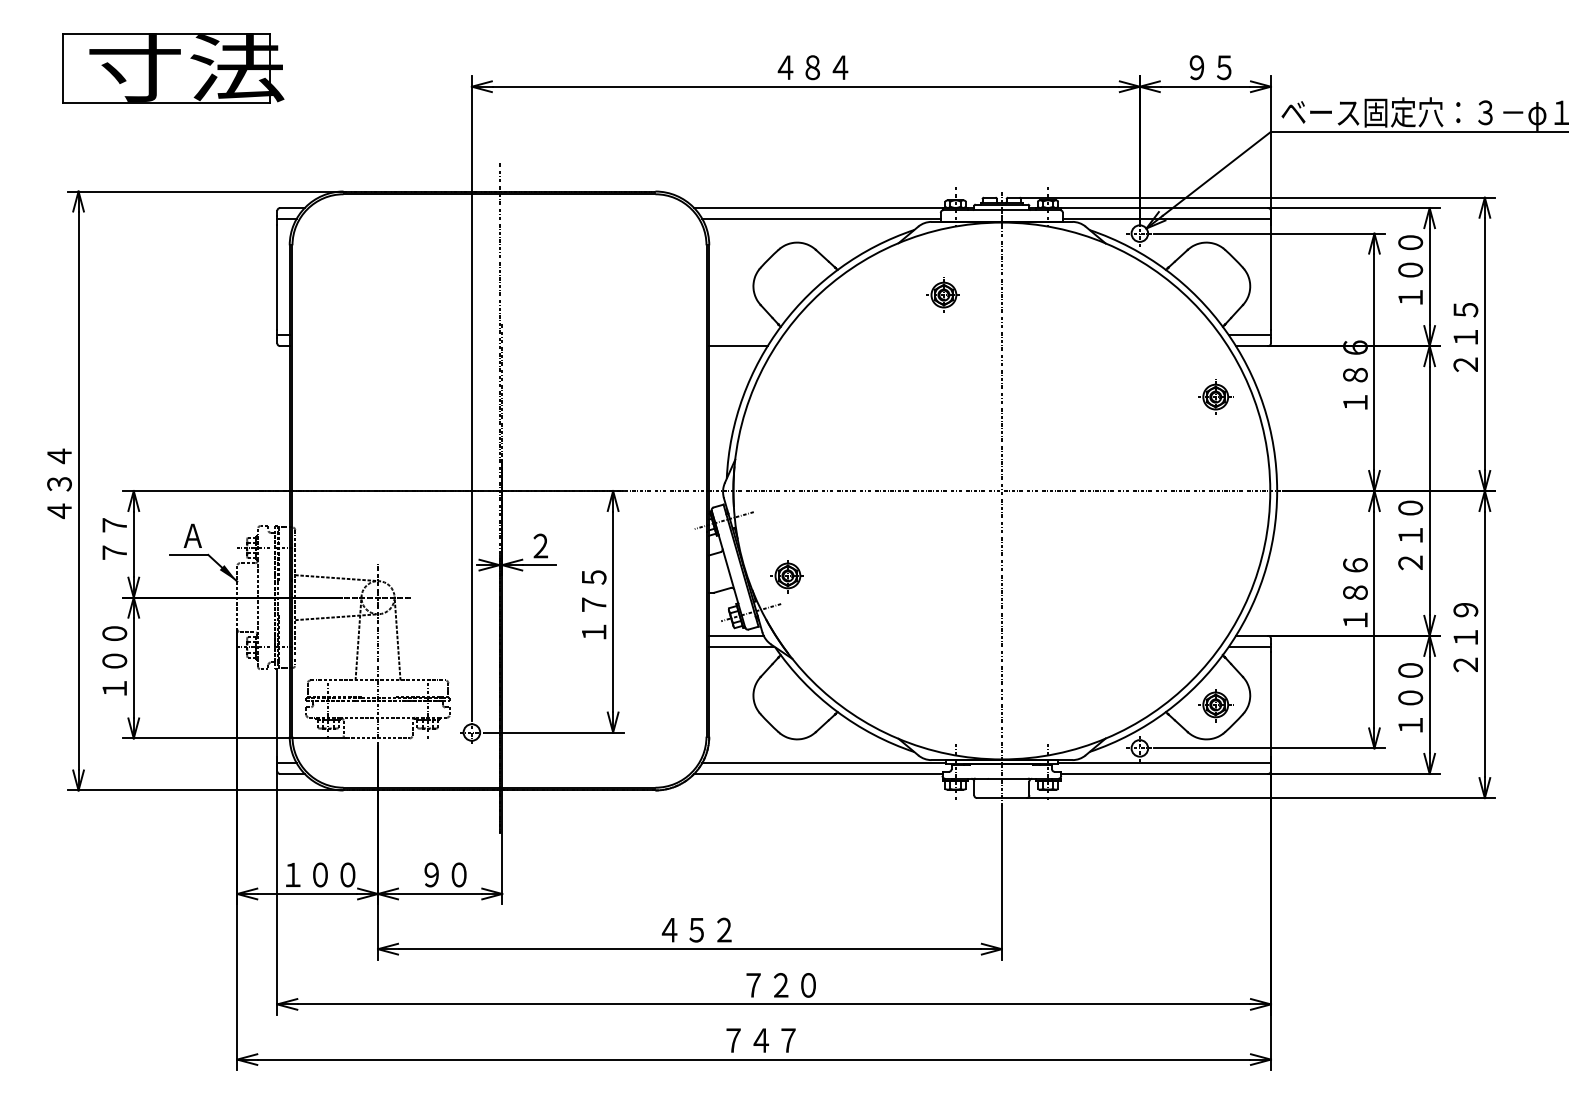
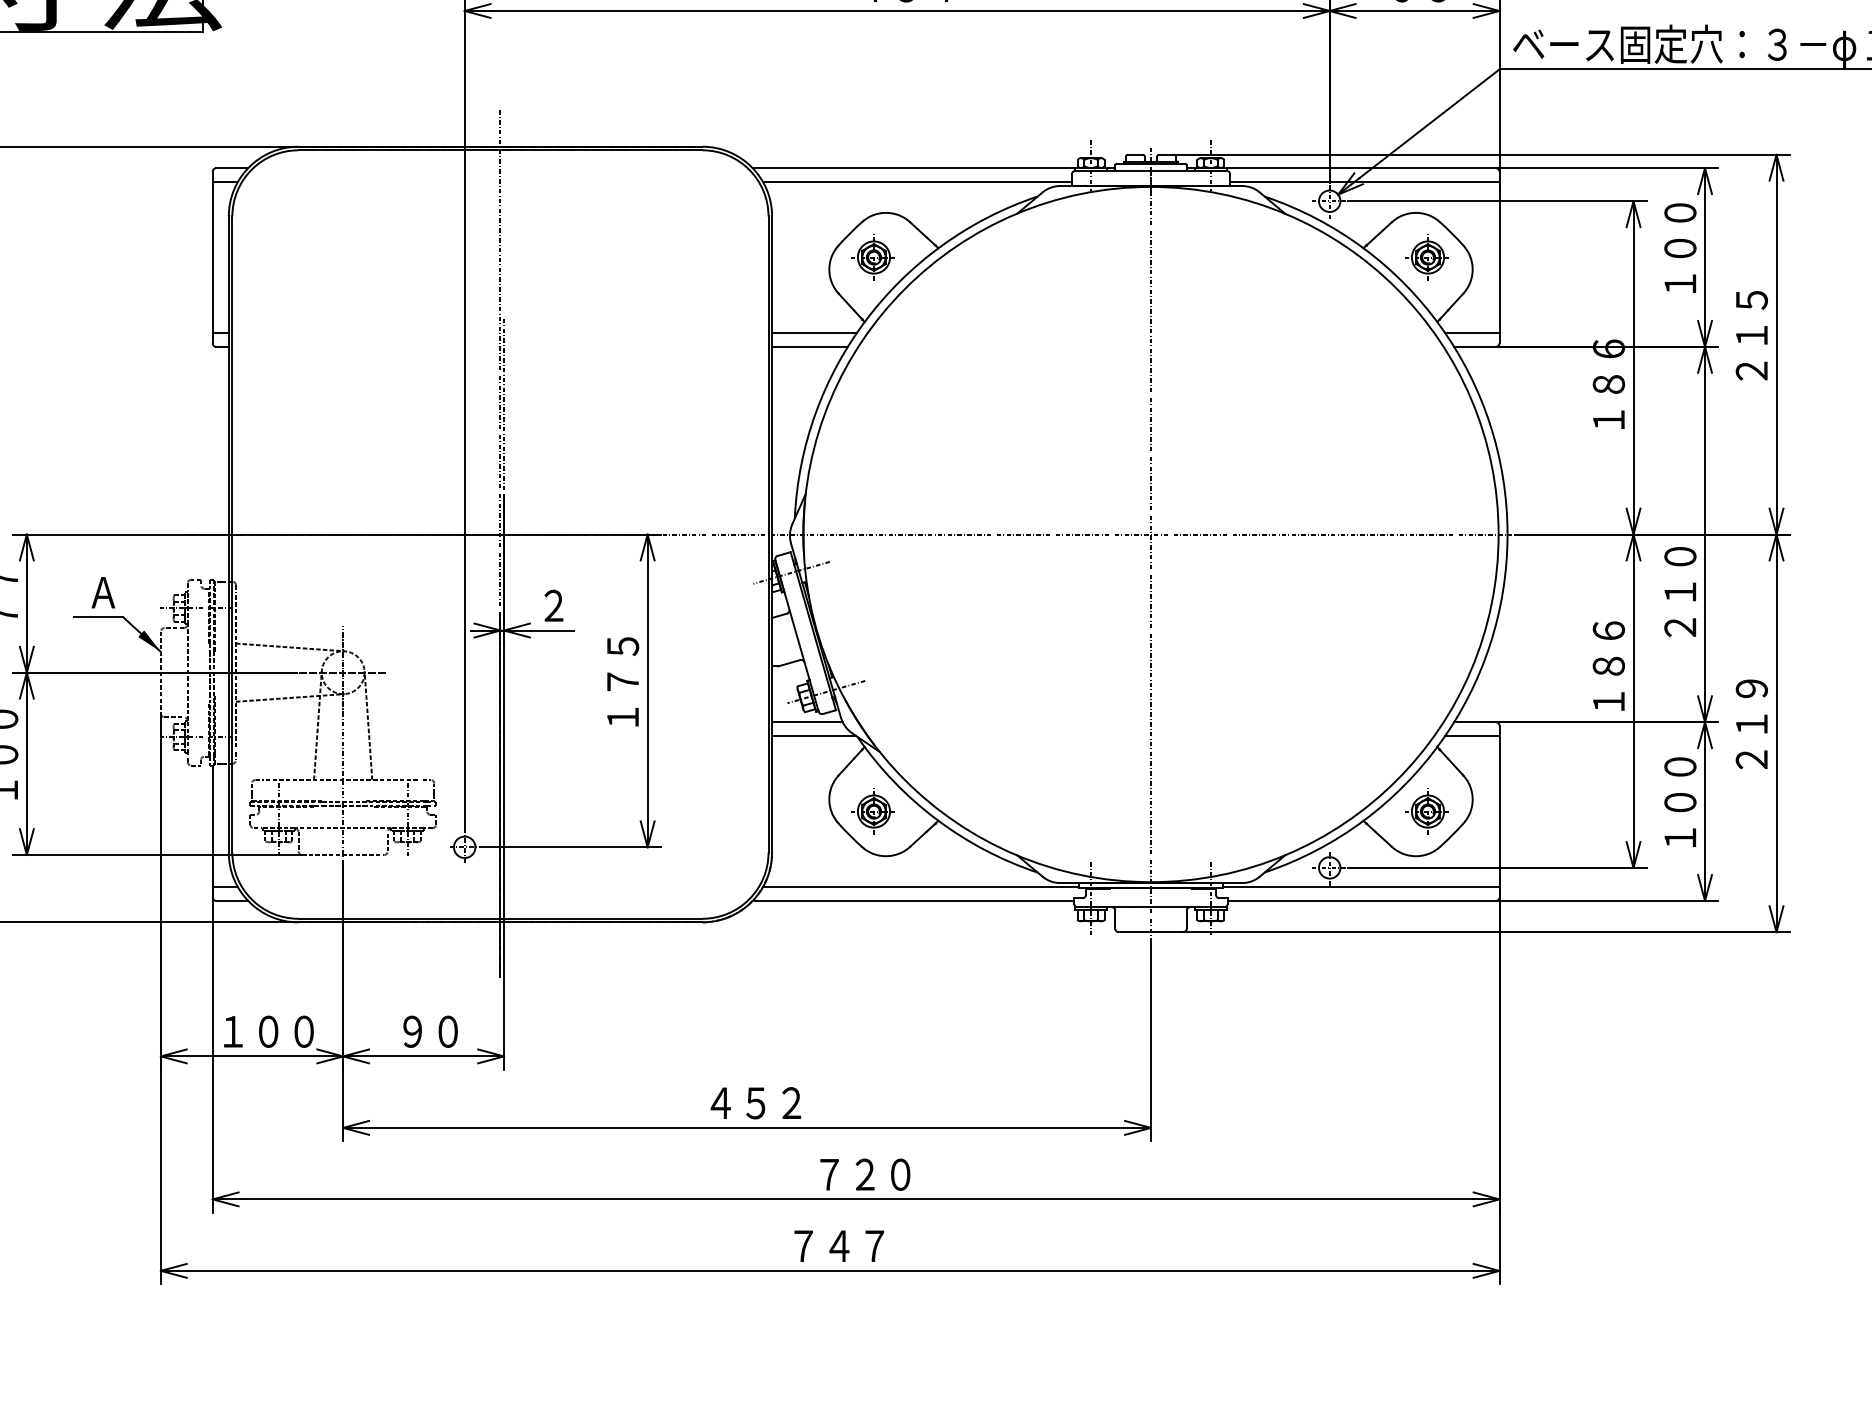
part: (942, 294) -> (872, 256), moved
line: (741, 335) -> (813, 333), added
part: (1215, 396) -> (1427, 256), moved
part: (786, 576) -> (872, 812), moved

